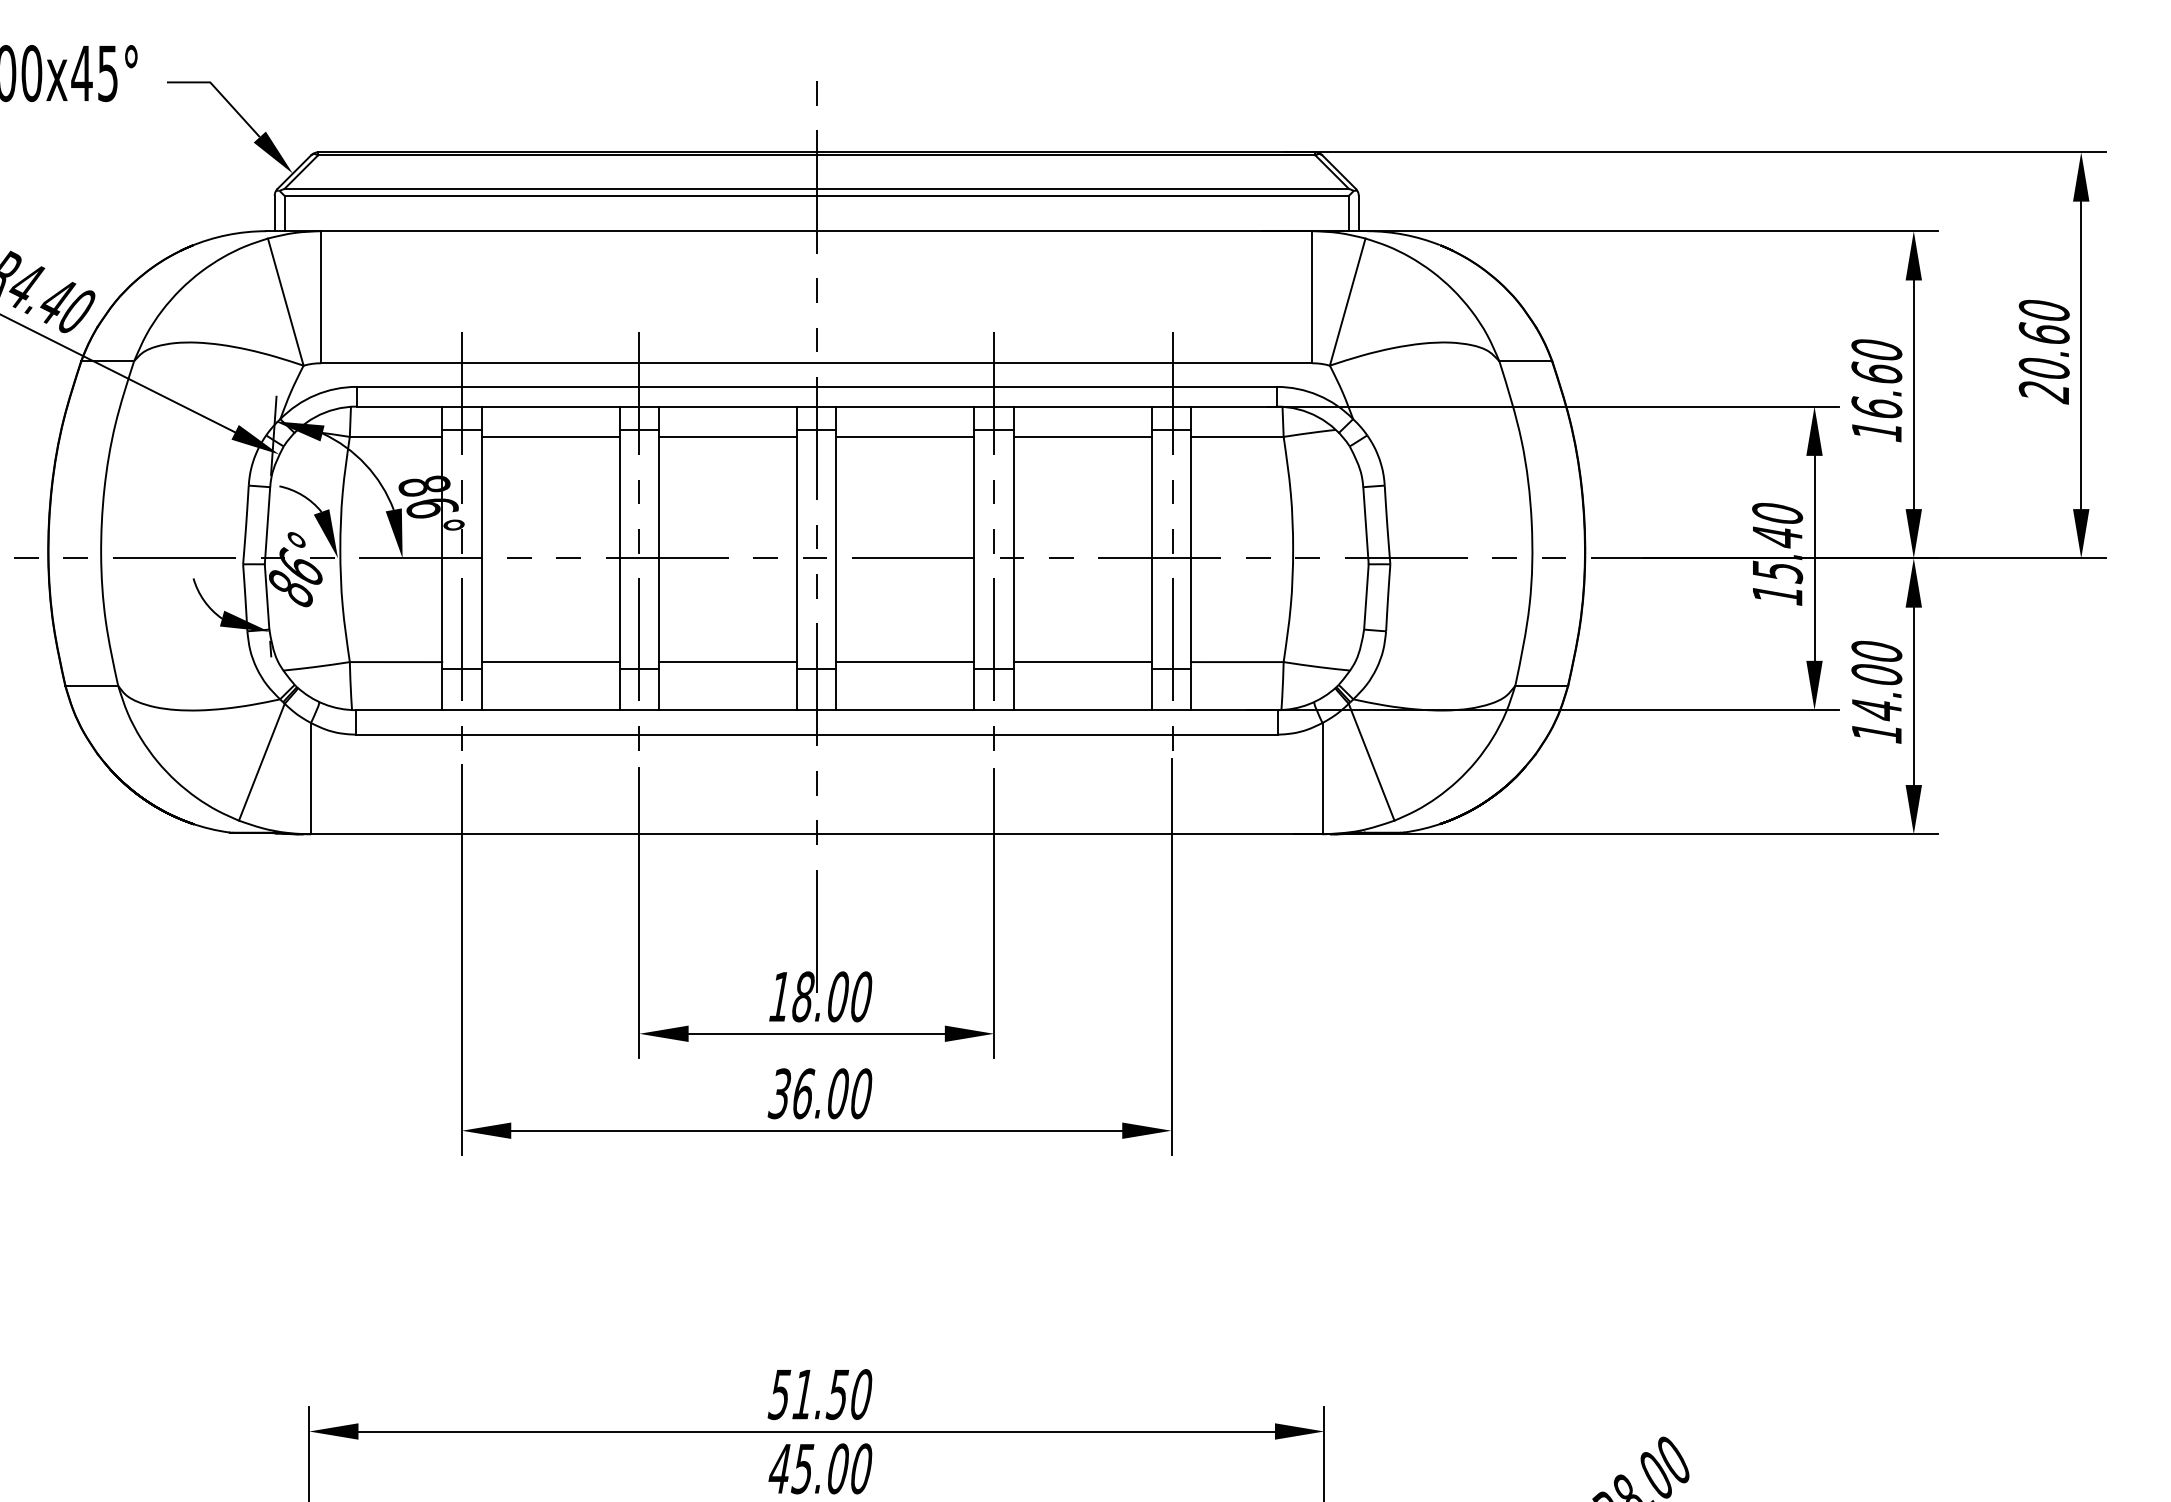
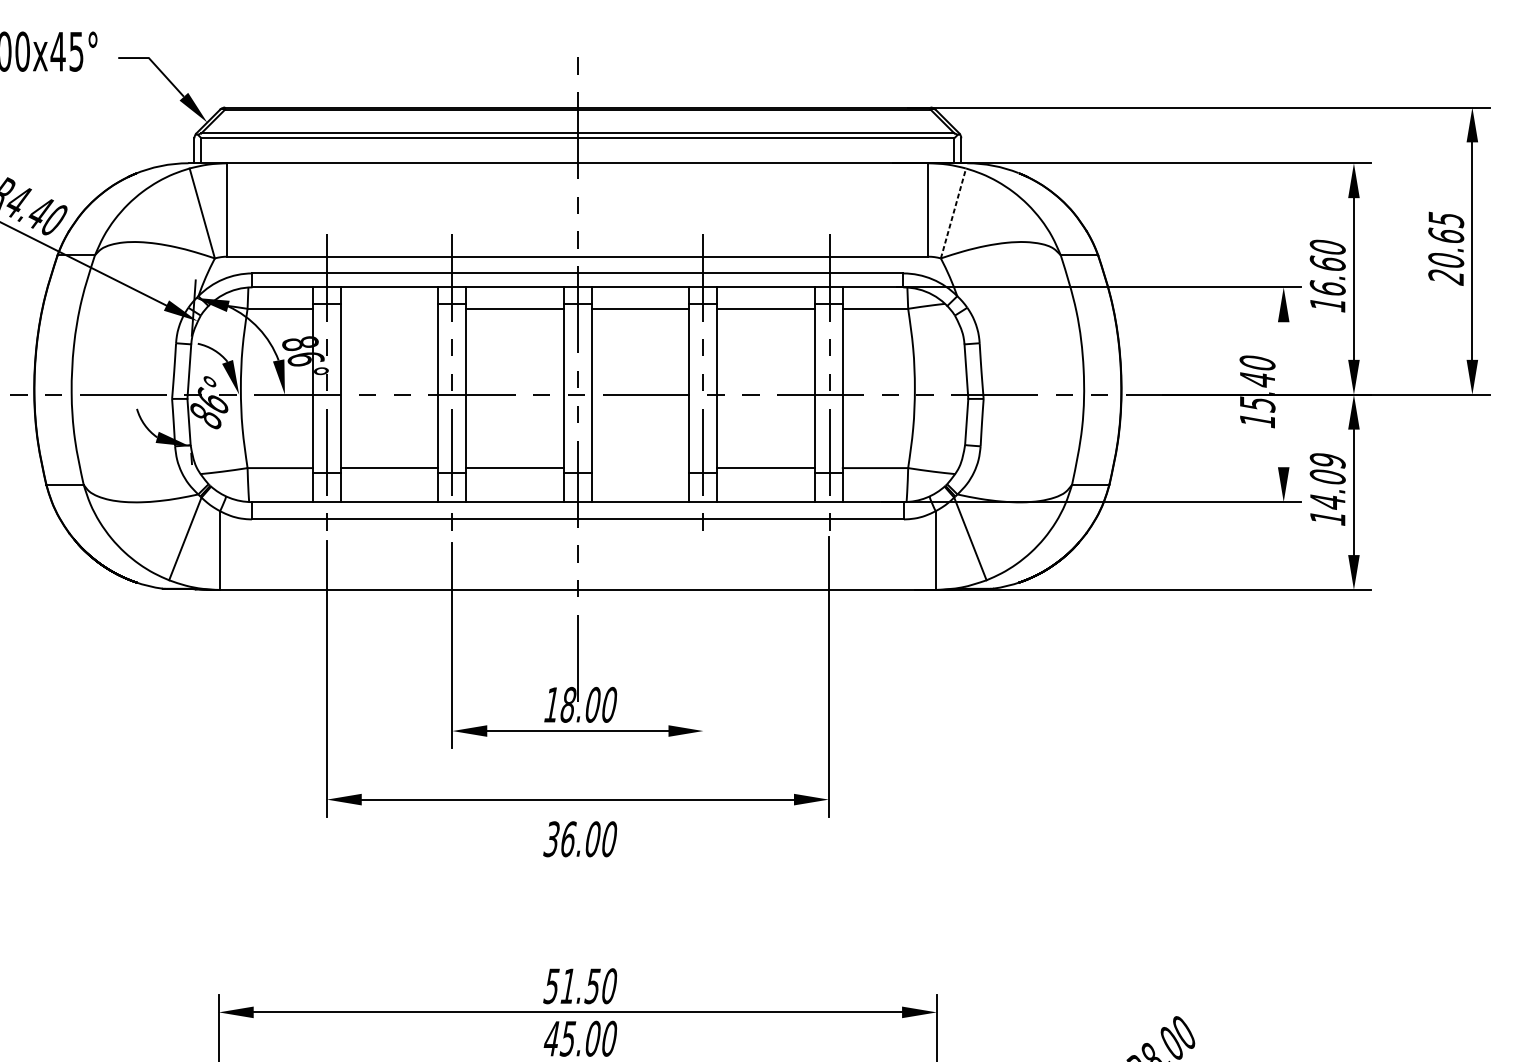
line: (1347, 301) -> (953, 213), solid -> dashed
text: (2043, 311) -> (1445, 220), 20.60 -> 20.65
line: (550, 436) -> (389, 308), removed
line: (1814, 557) -> (1283, 394), removed
text: (1876, 651) -> (1327, 460), 14.00 -> 14.09
line: (905, 662) -> (640, 468), removed
line: (994, 913) -> (703, 645), removed
text: (819, 1093) -> (579, 839), moved

